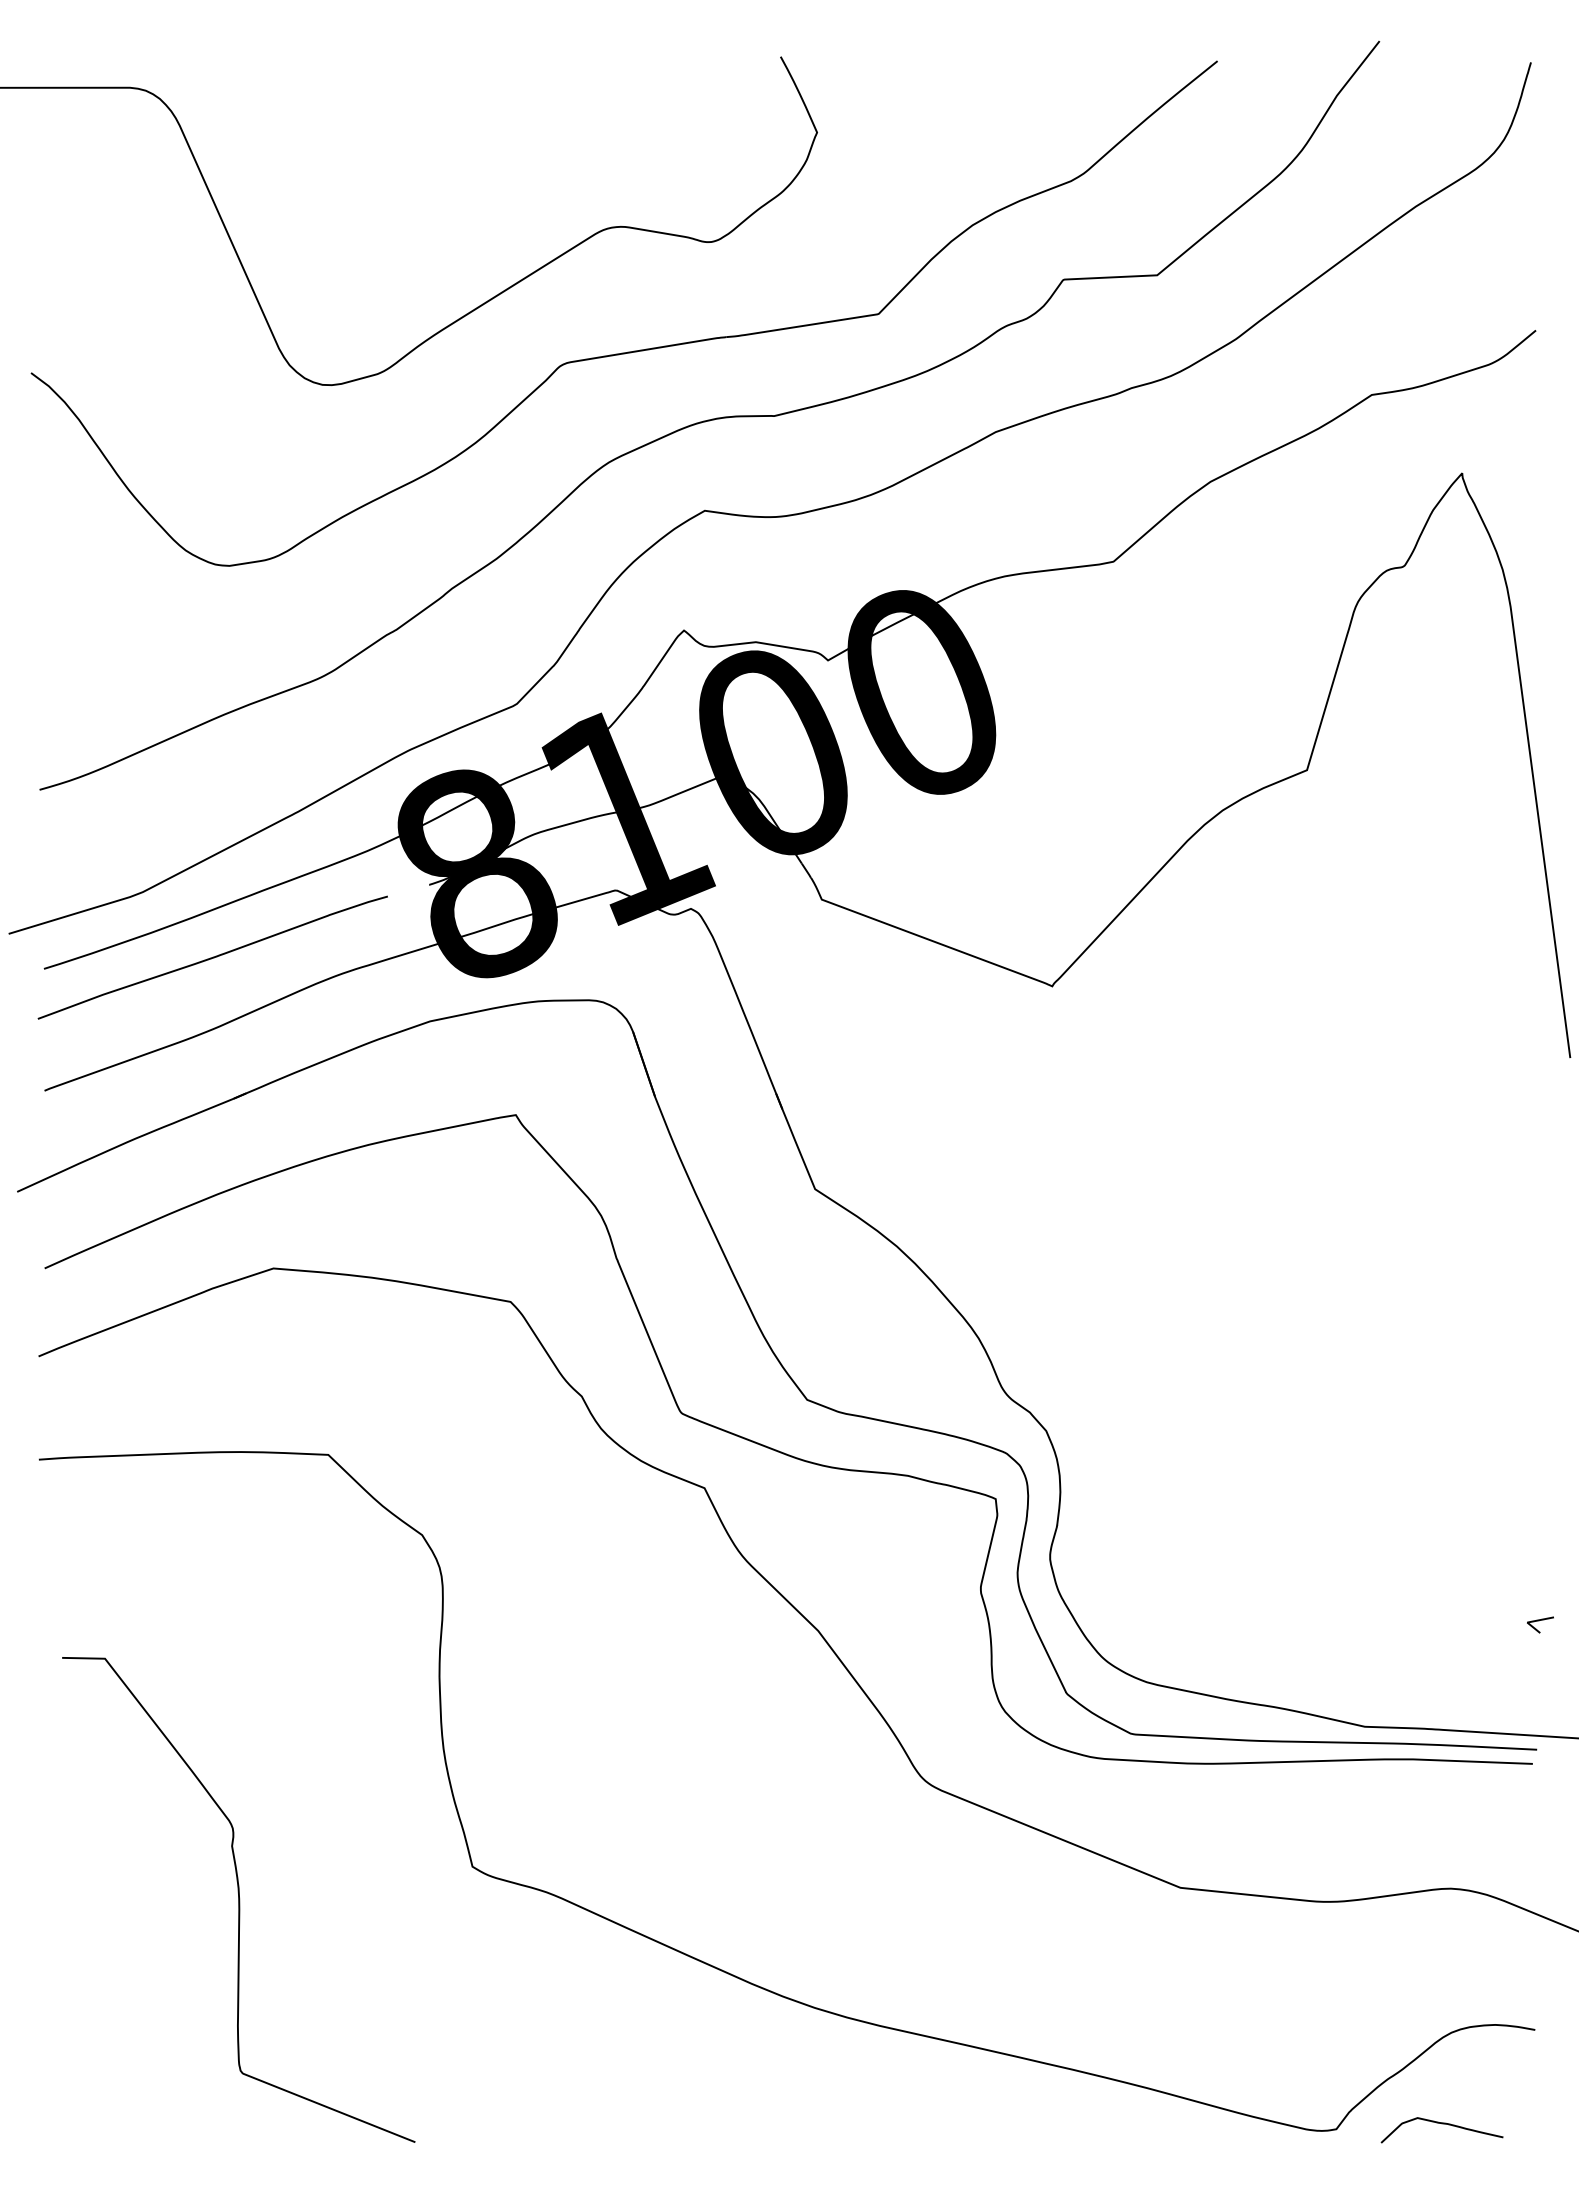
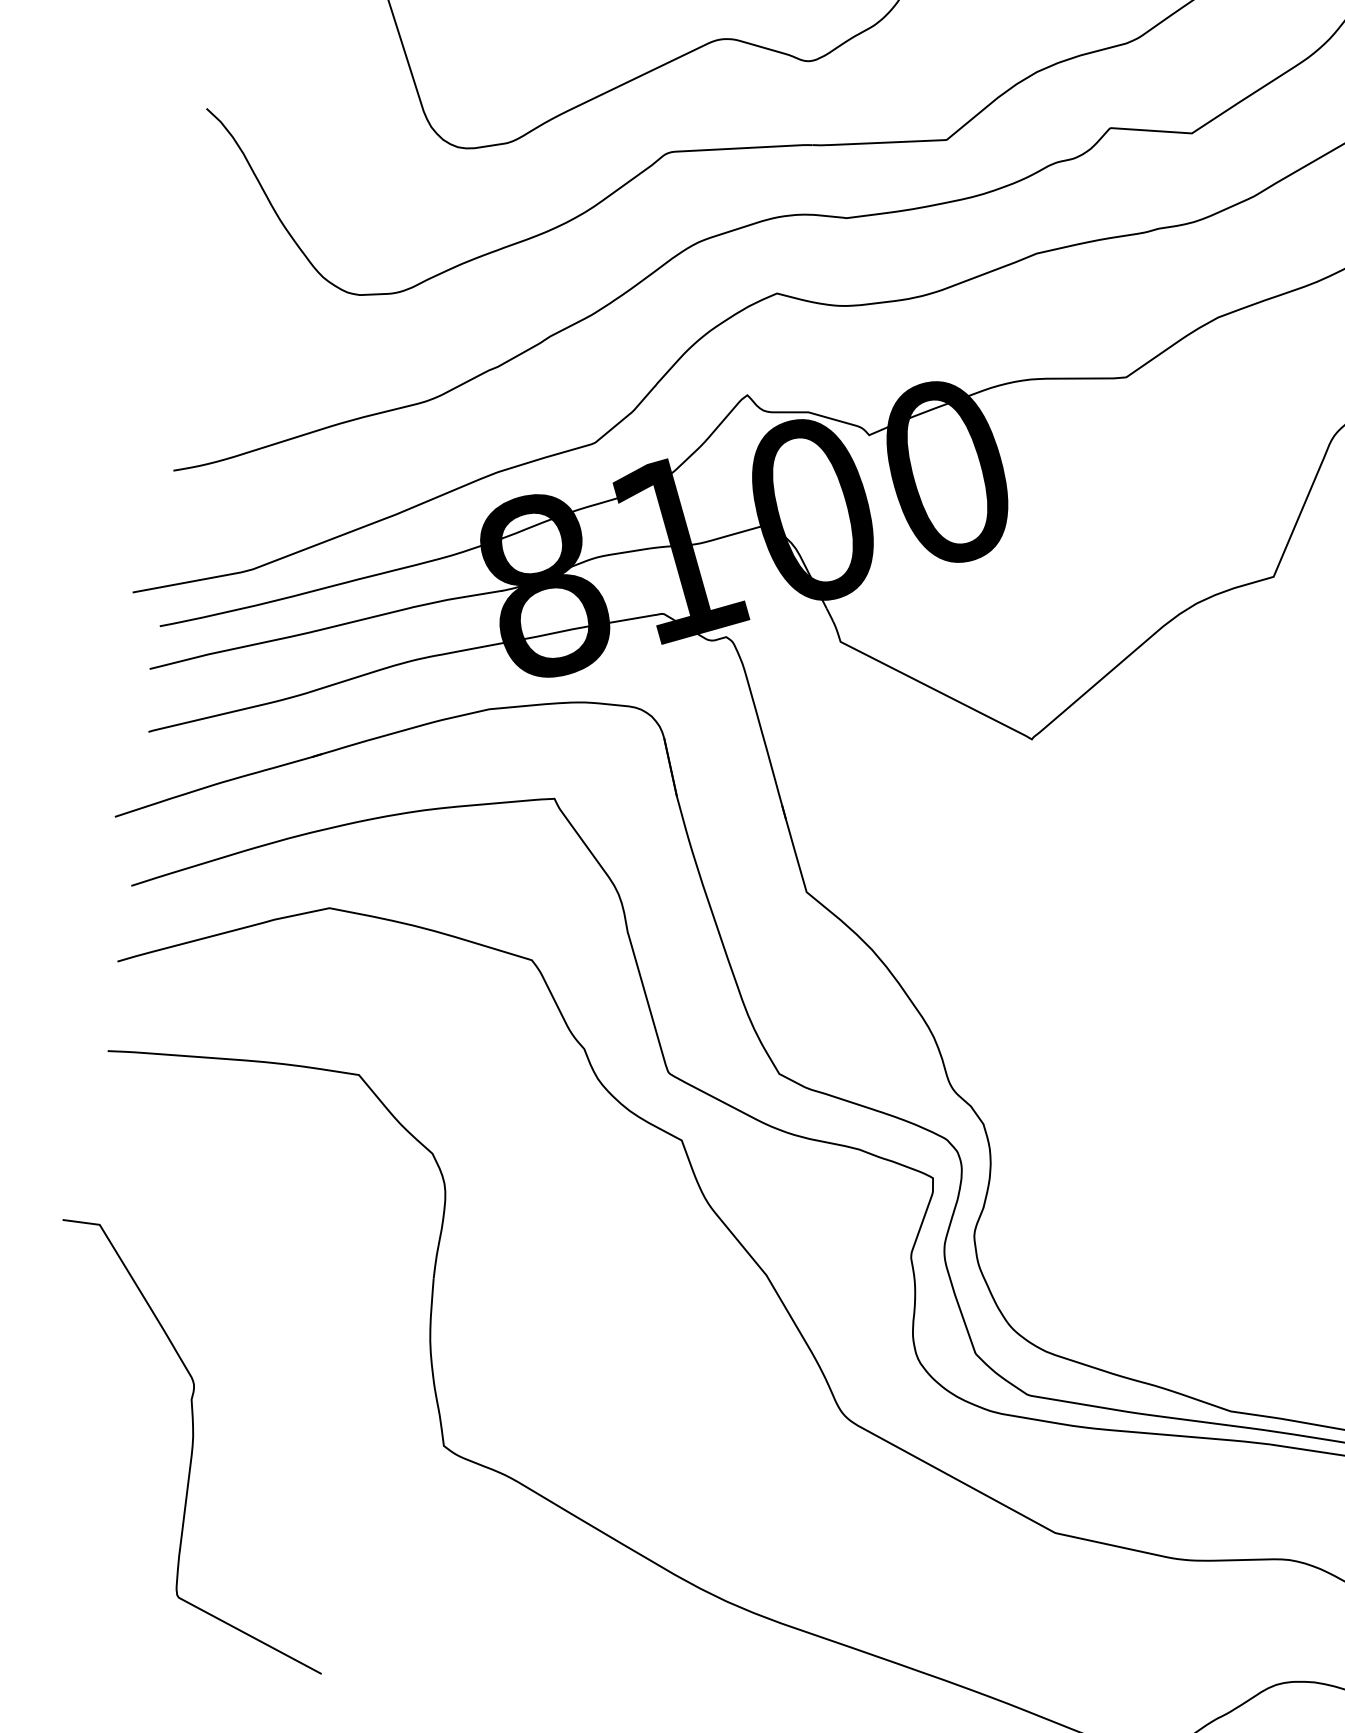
line: (408, 890) -> (483, 593), added
curve: (238, 1899) -> (191, 1446), moved

